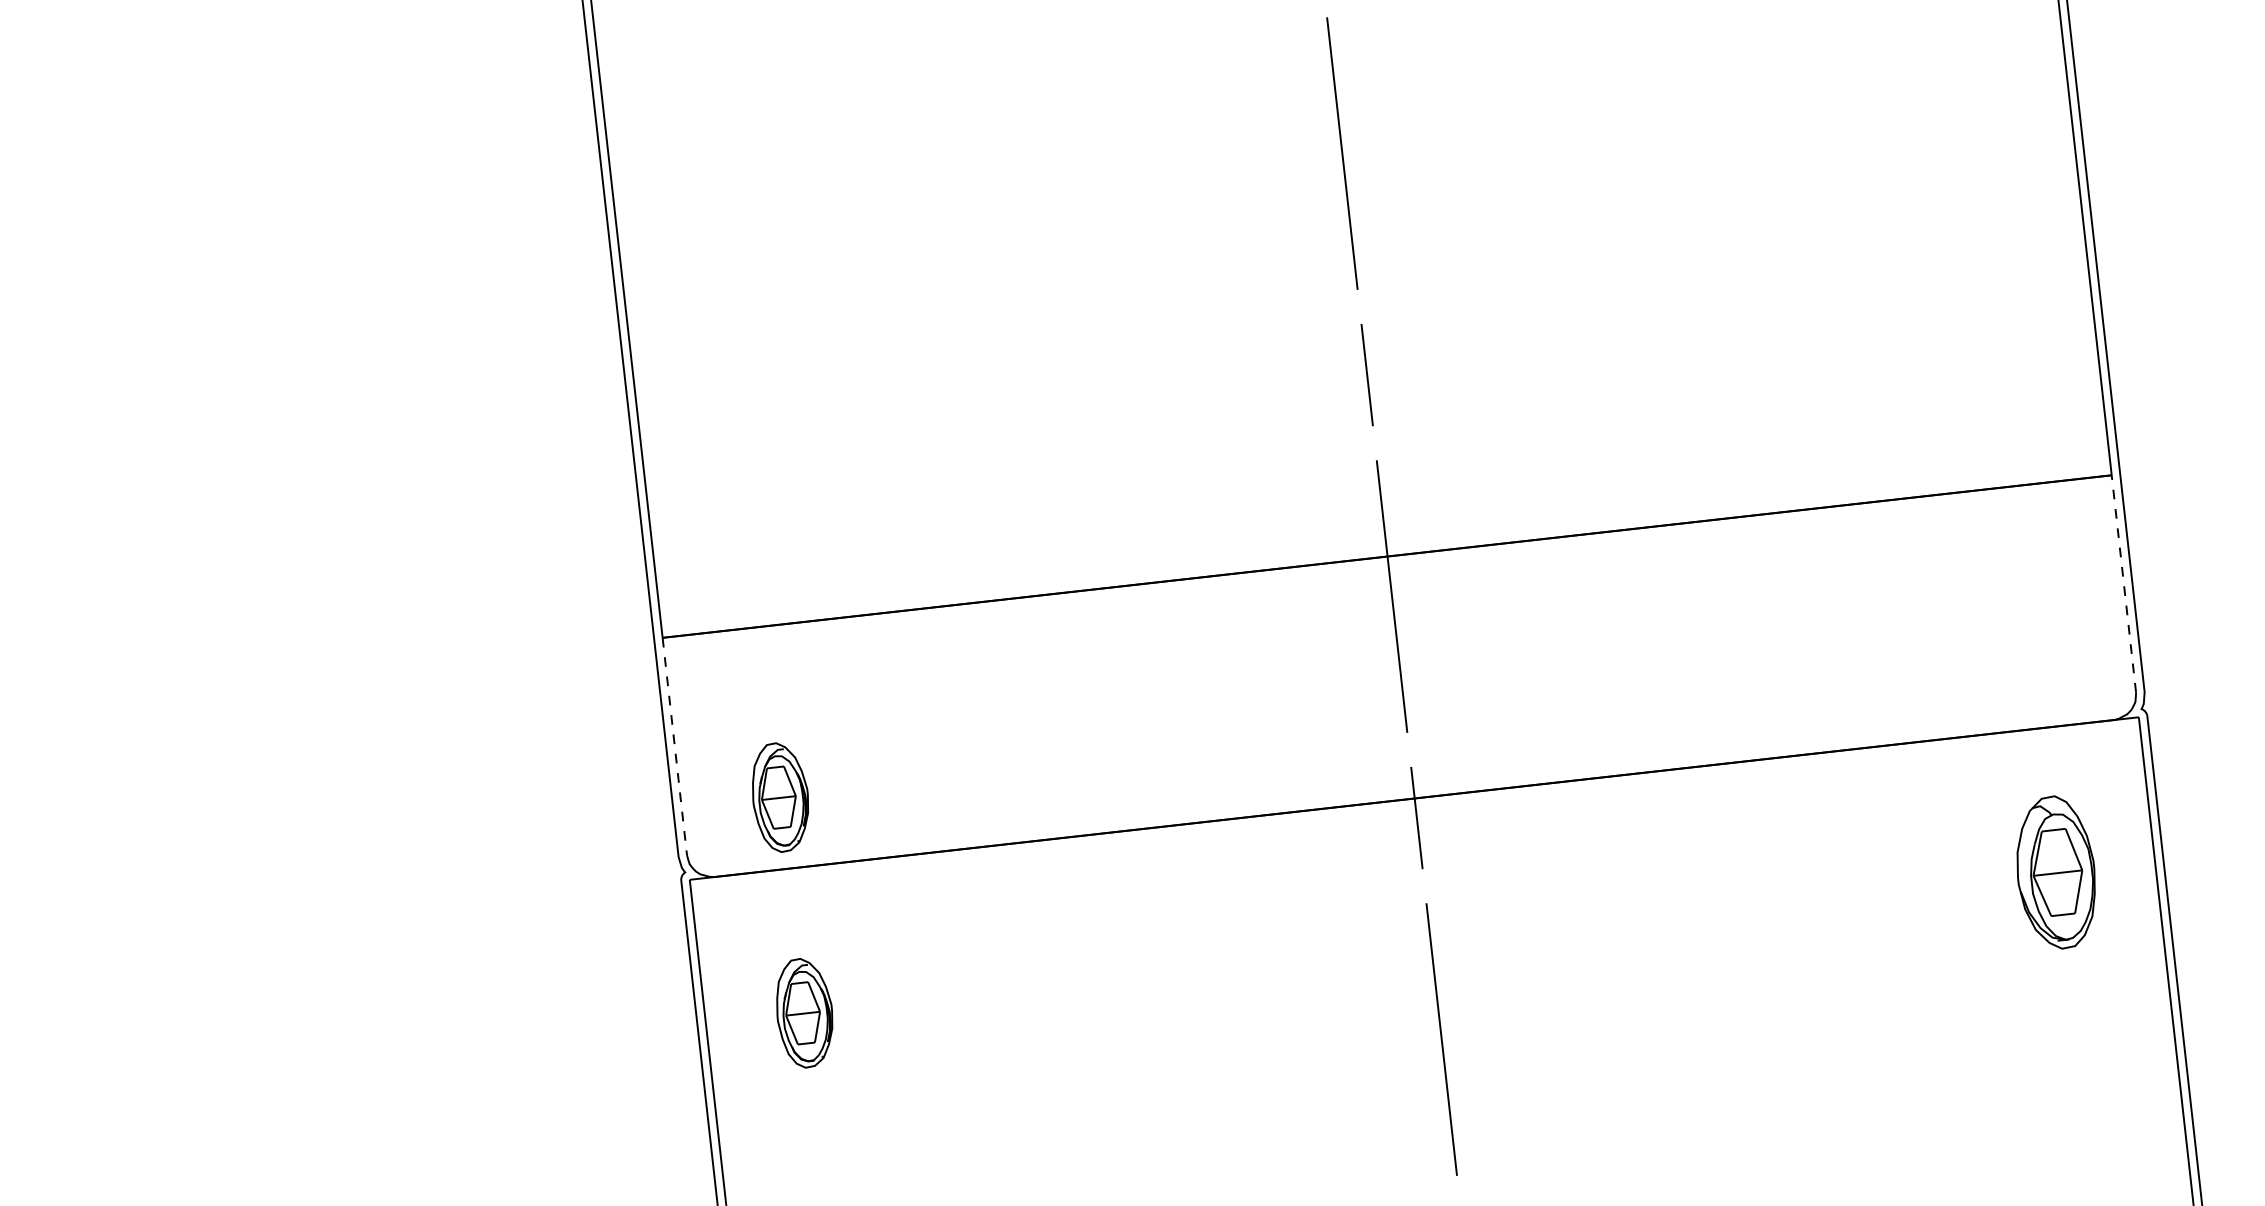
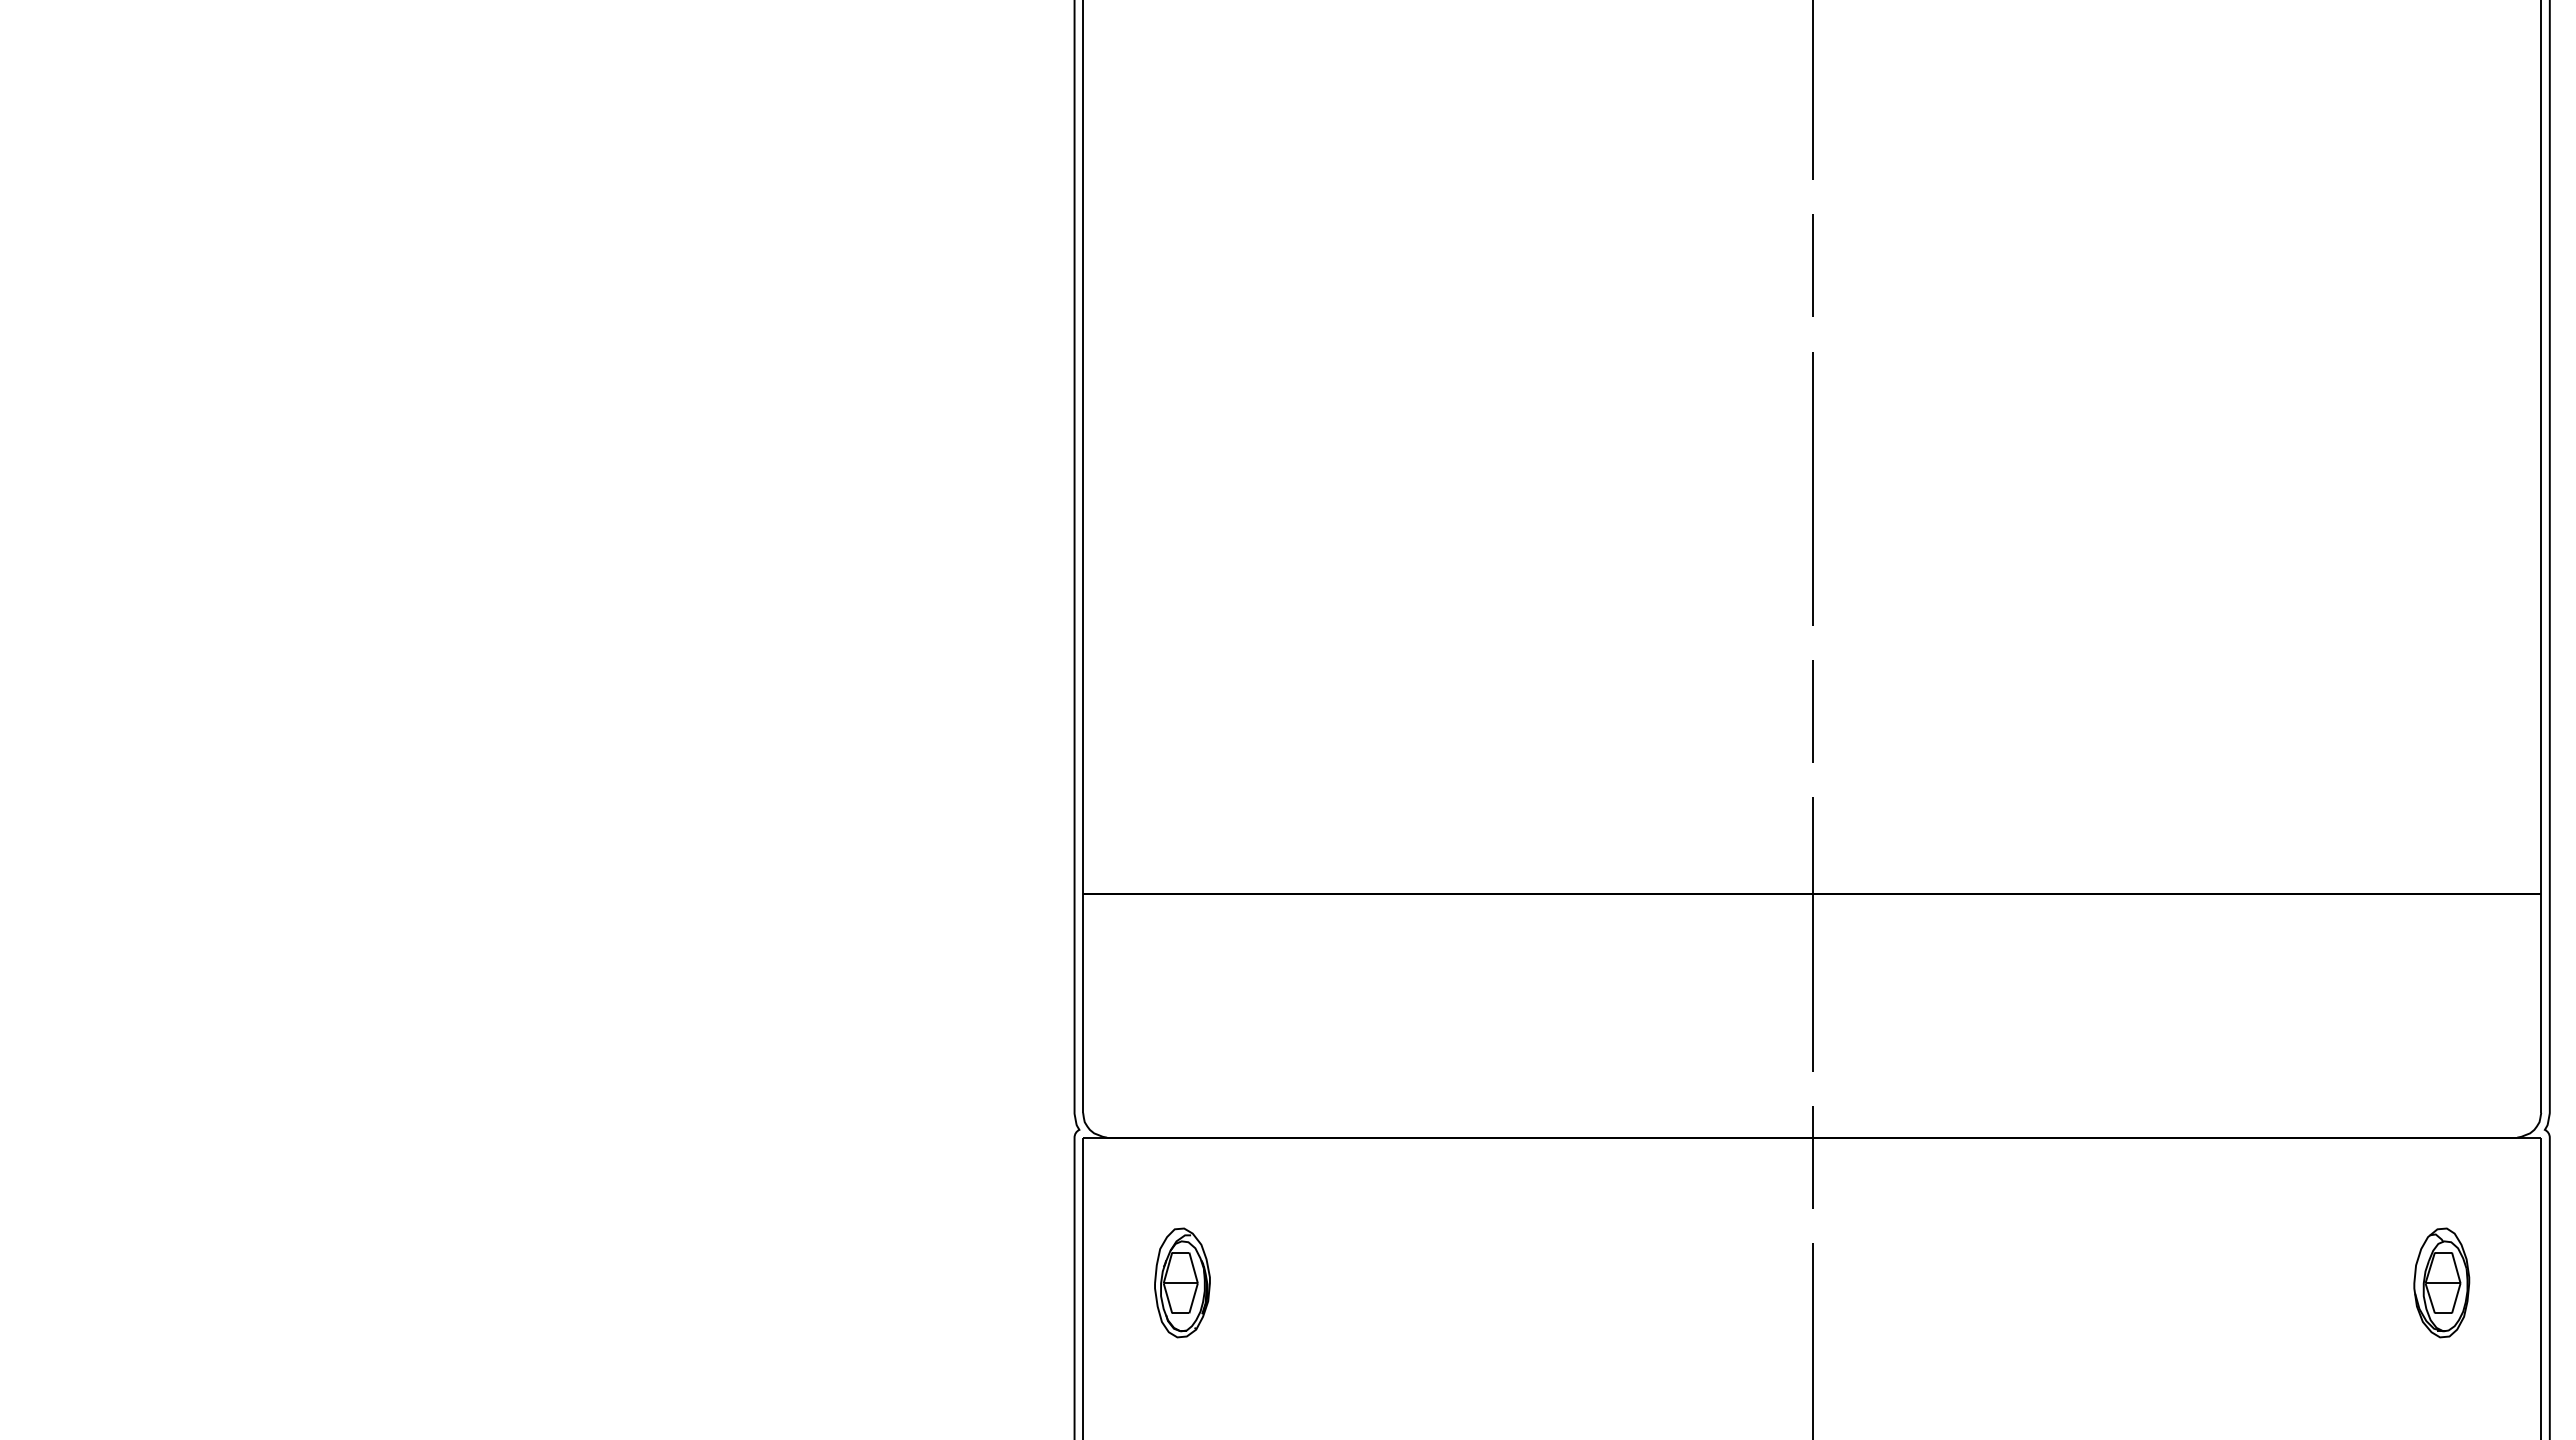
line: (2124, 582) -> (2541, 1002), dashed -> solid
line: (675, 746) -> (1083, 1003), dashed -> solid
part: (780, 797) -> (1182, 1065), removed
part: (2055, 872) -> (2441, 1282), size x0.71

